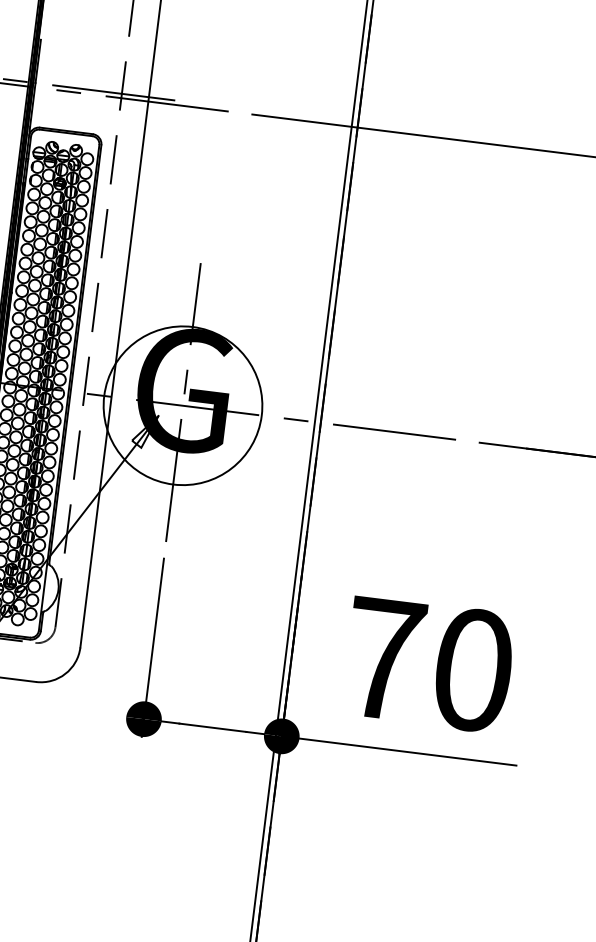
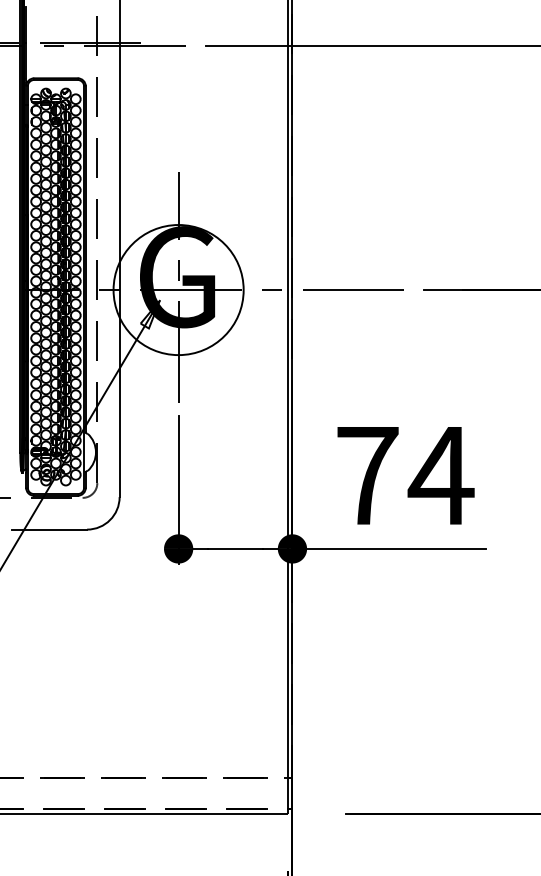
text: (472, 669) -> (440, 475), 70 -> 74

